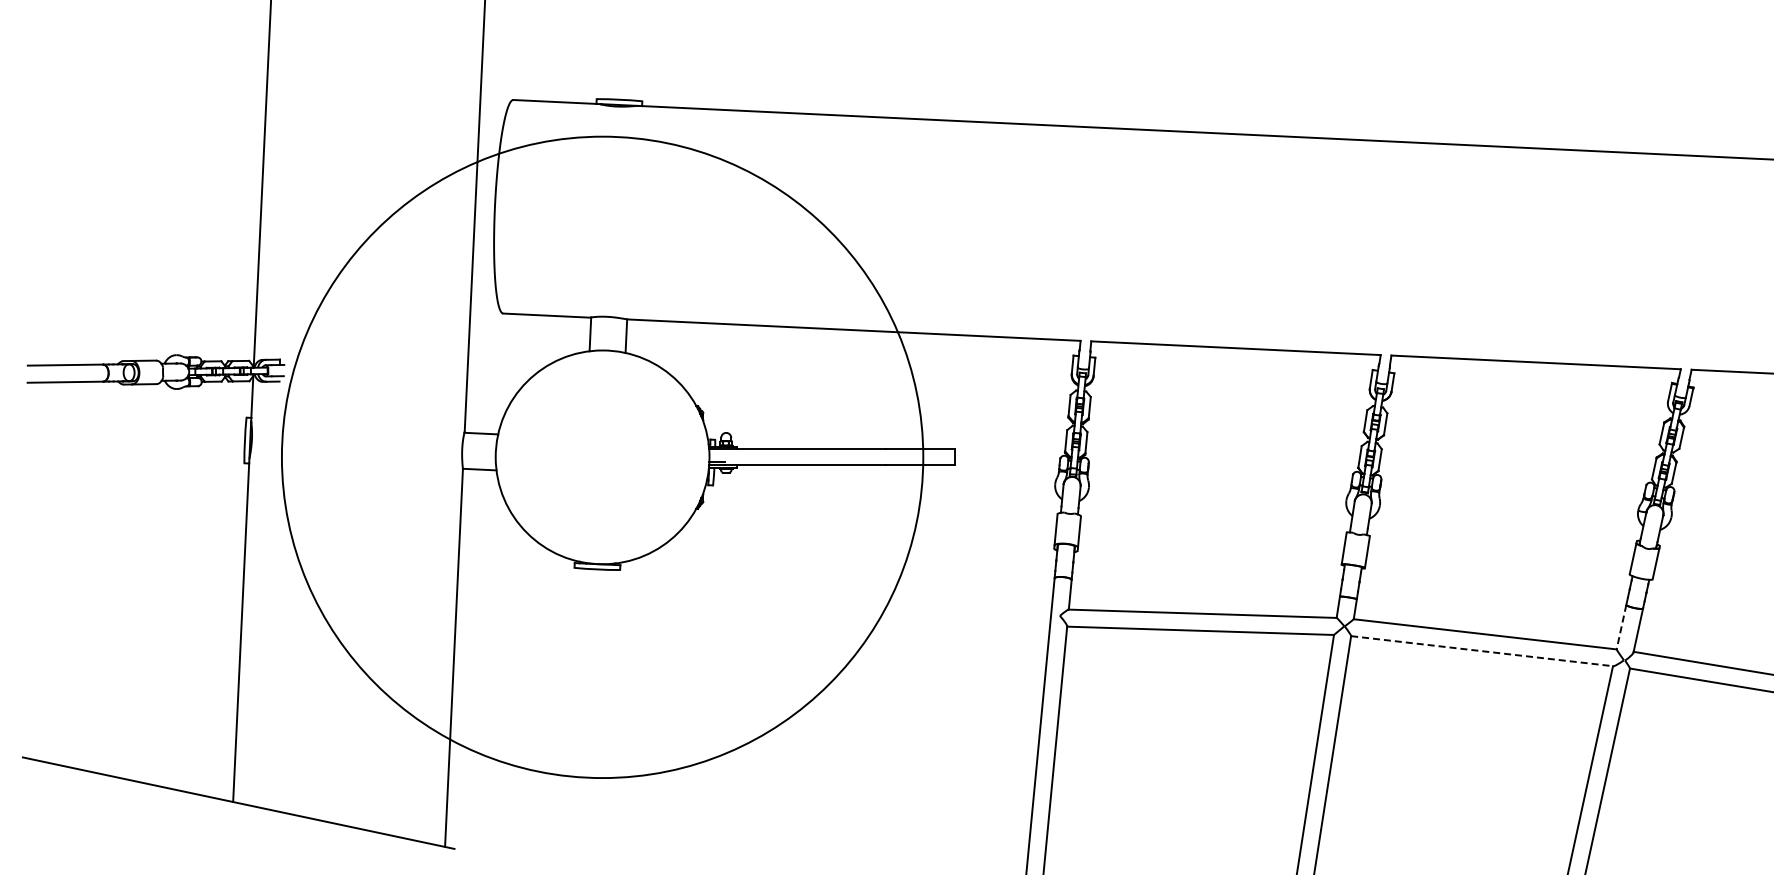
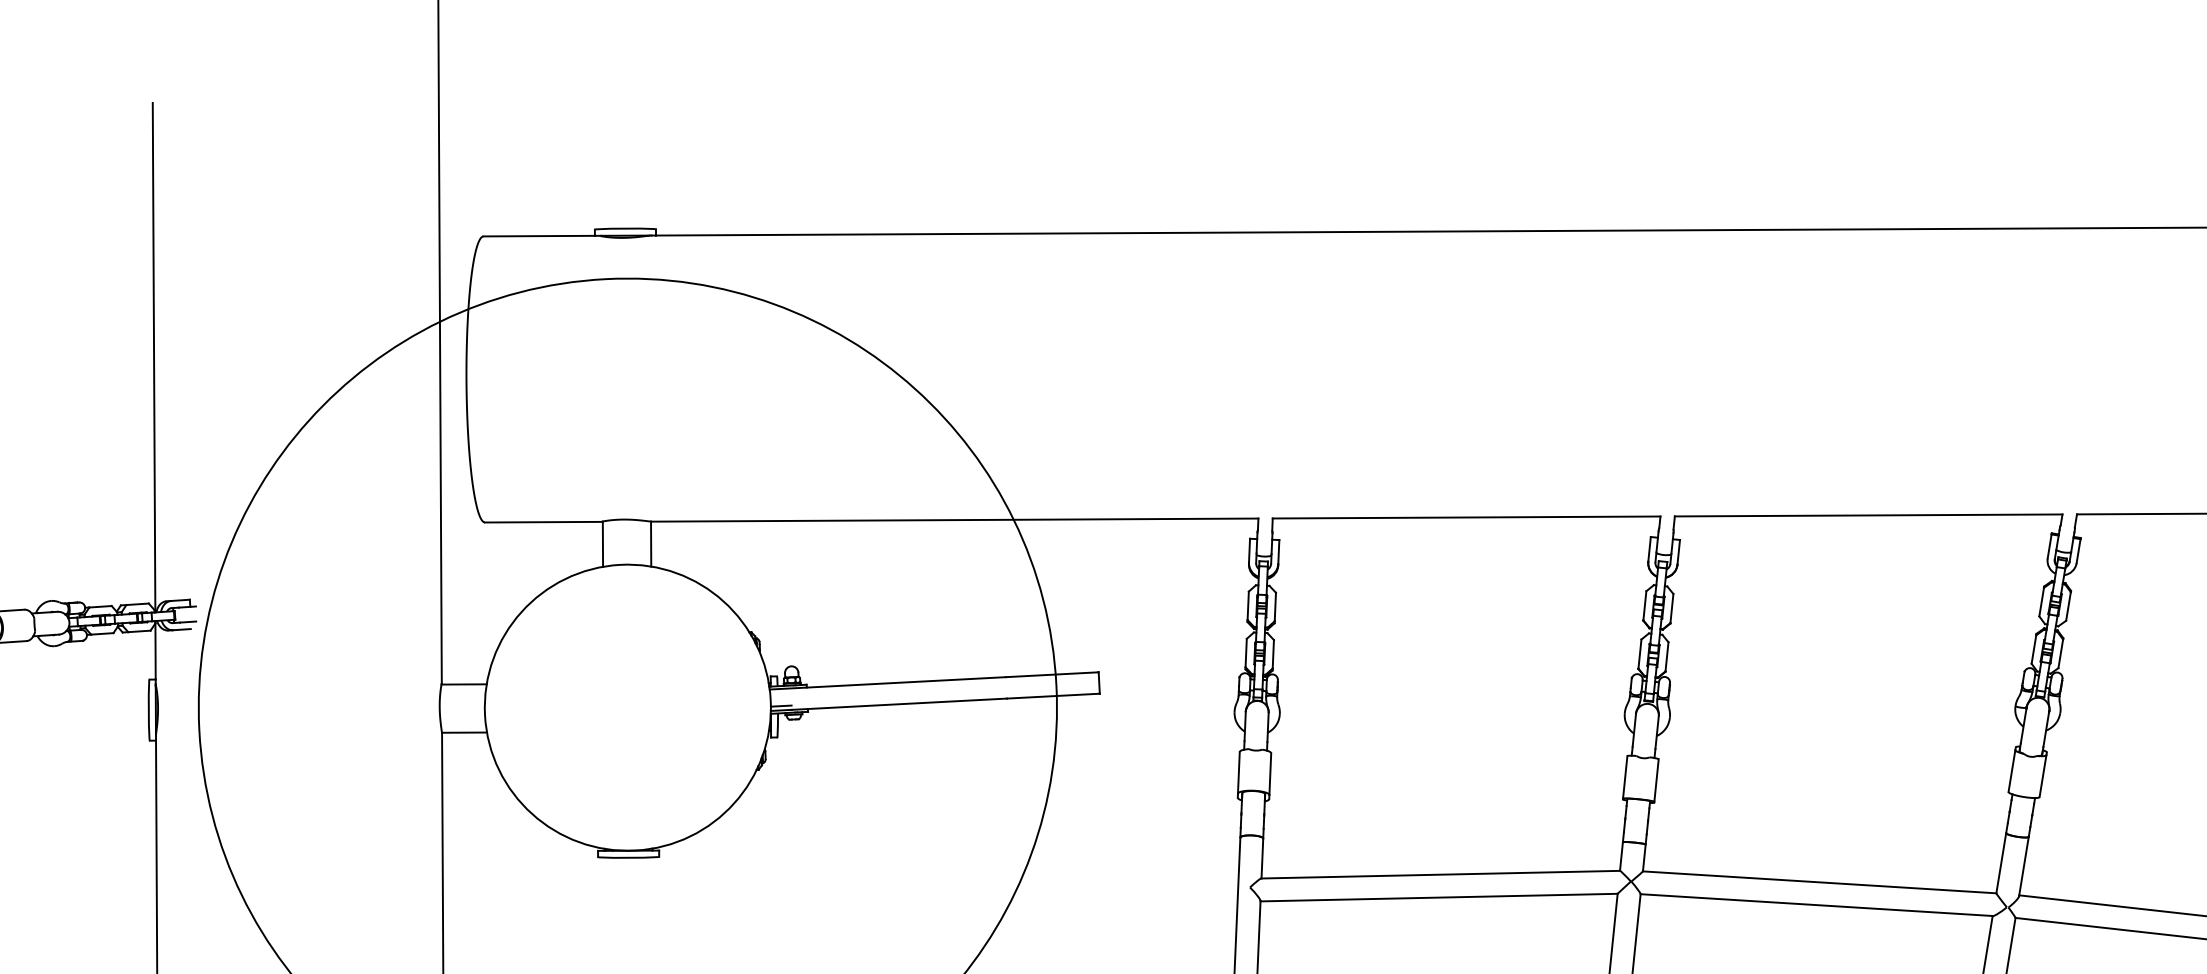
line: (1621, 627) -> (2001, 863), dashed -> solid
line: (1482, 651) -> (1817, 905), dashed -> solid

